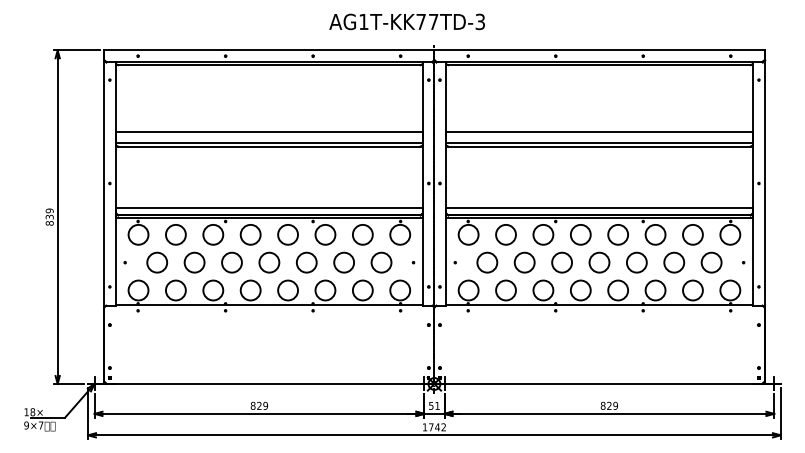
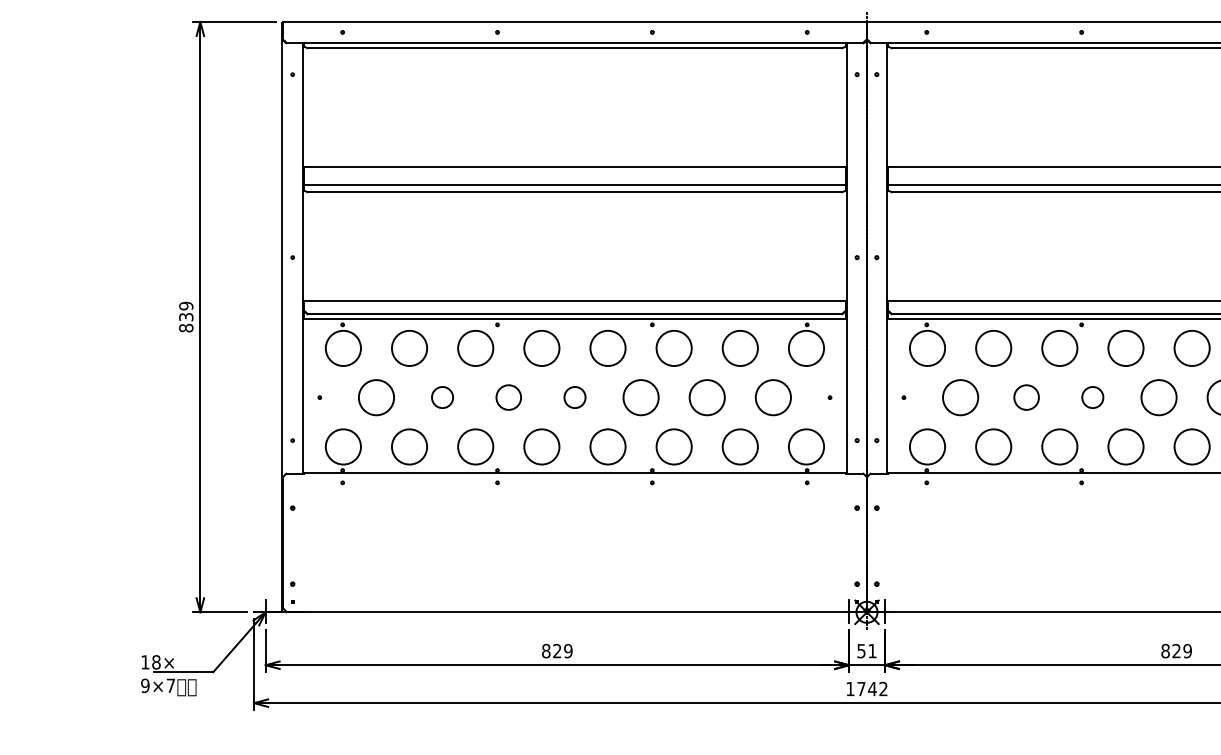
circle: (194, 262) -> (442, 397), size x0.6
circle: (231, 262) -> (507, 397), size x0.7
circle: (269, 262) -> (575, 397), size x0.6
circle: (524, 262) -> (1026, 397), size x0.7
circle: (561, 262) -> (1091, 397), size x0.6

